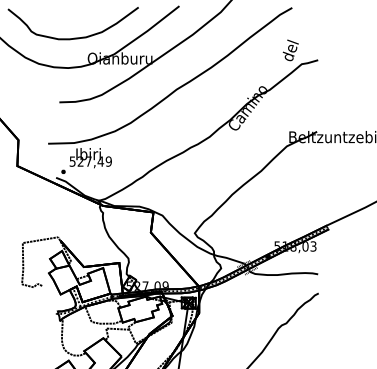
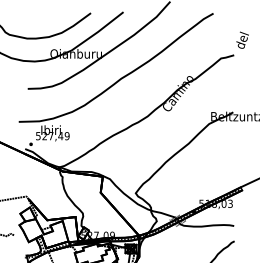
text: (290, 50) -> (242, 40), moved

